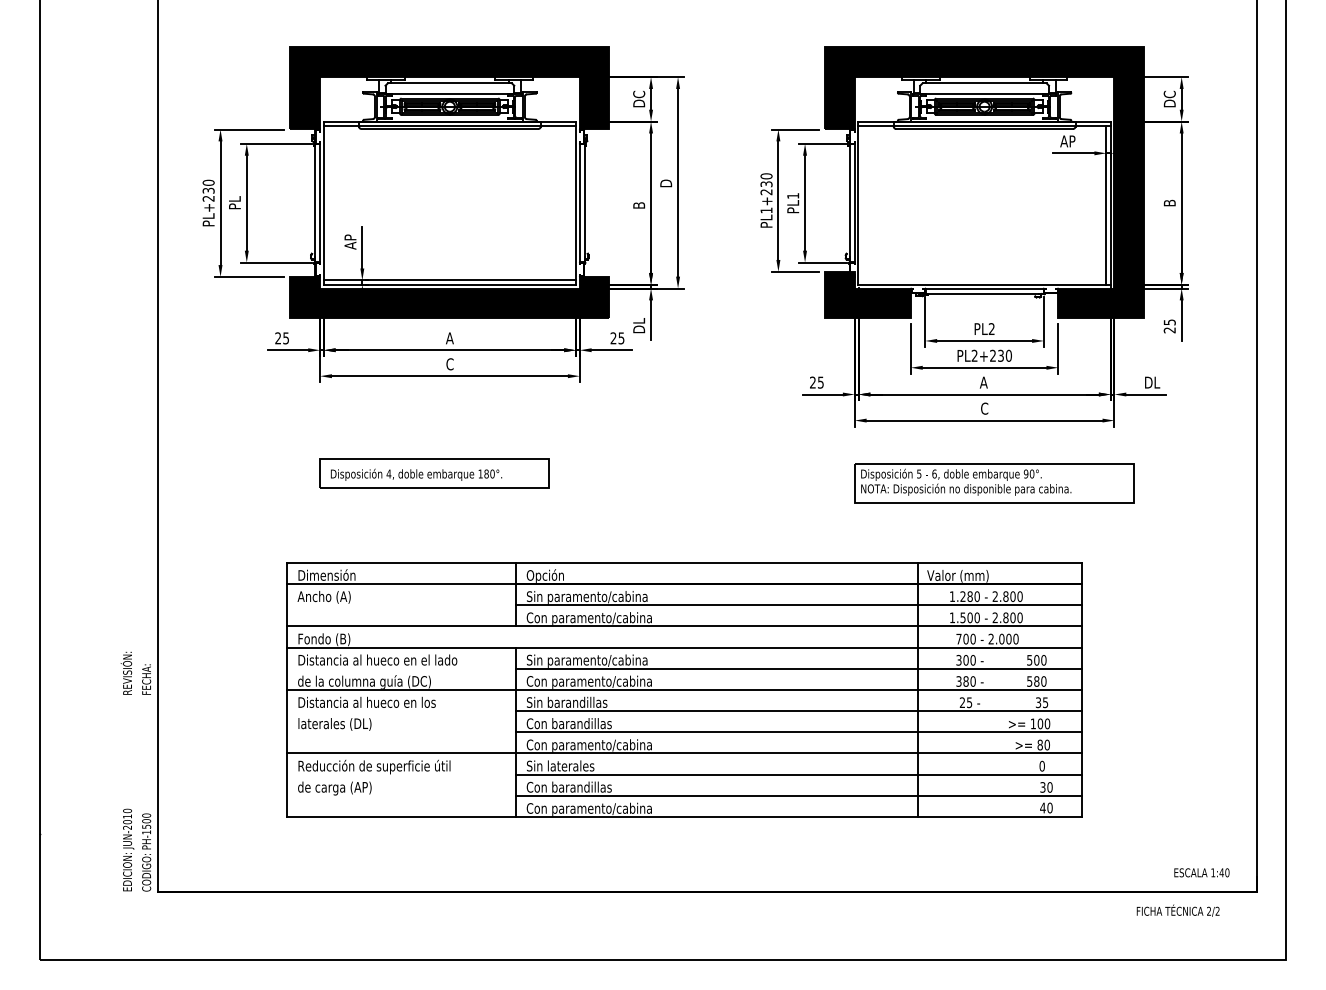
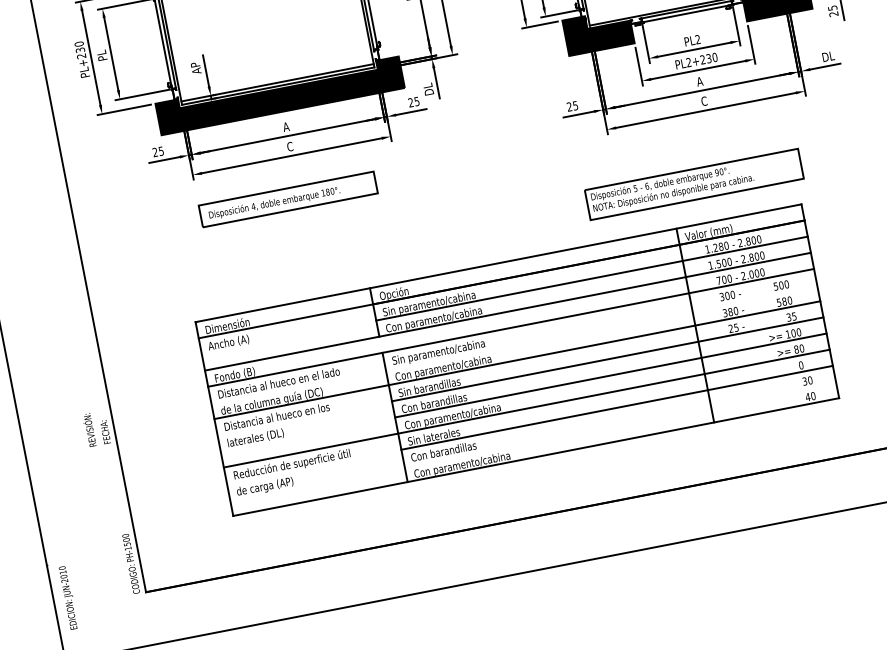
part: (434, 473) -> (288, 199), moved
part: (994, 483) -> (694, 184), moved
line: (799, 668) -> (601, 326), removed
line: (799, 795) -> (620, 423), removed
text: (128, 849) -> (68, 597), moved

